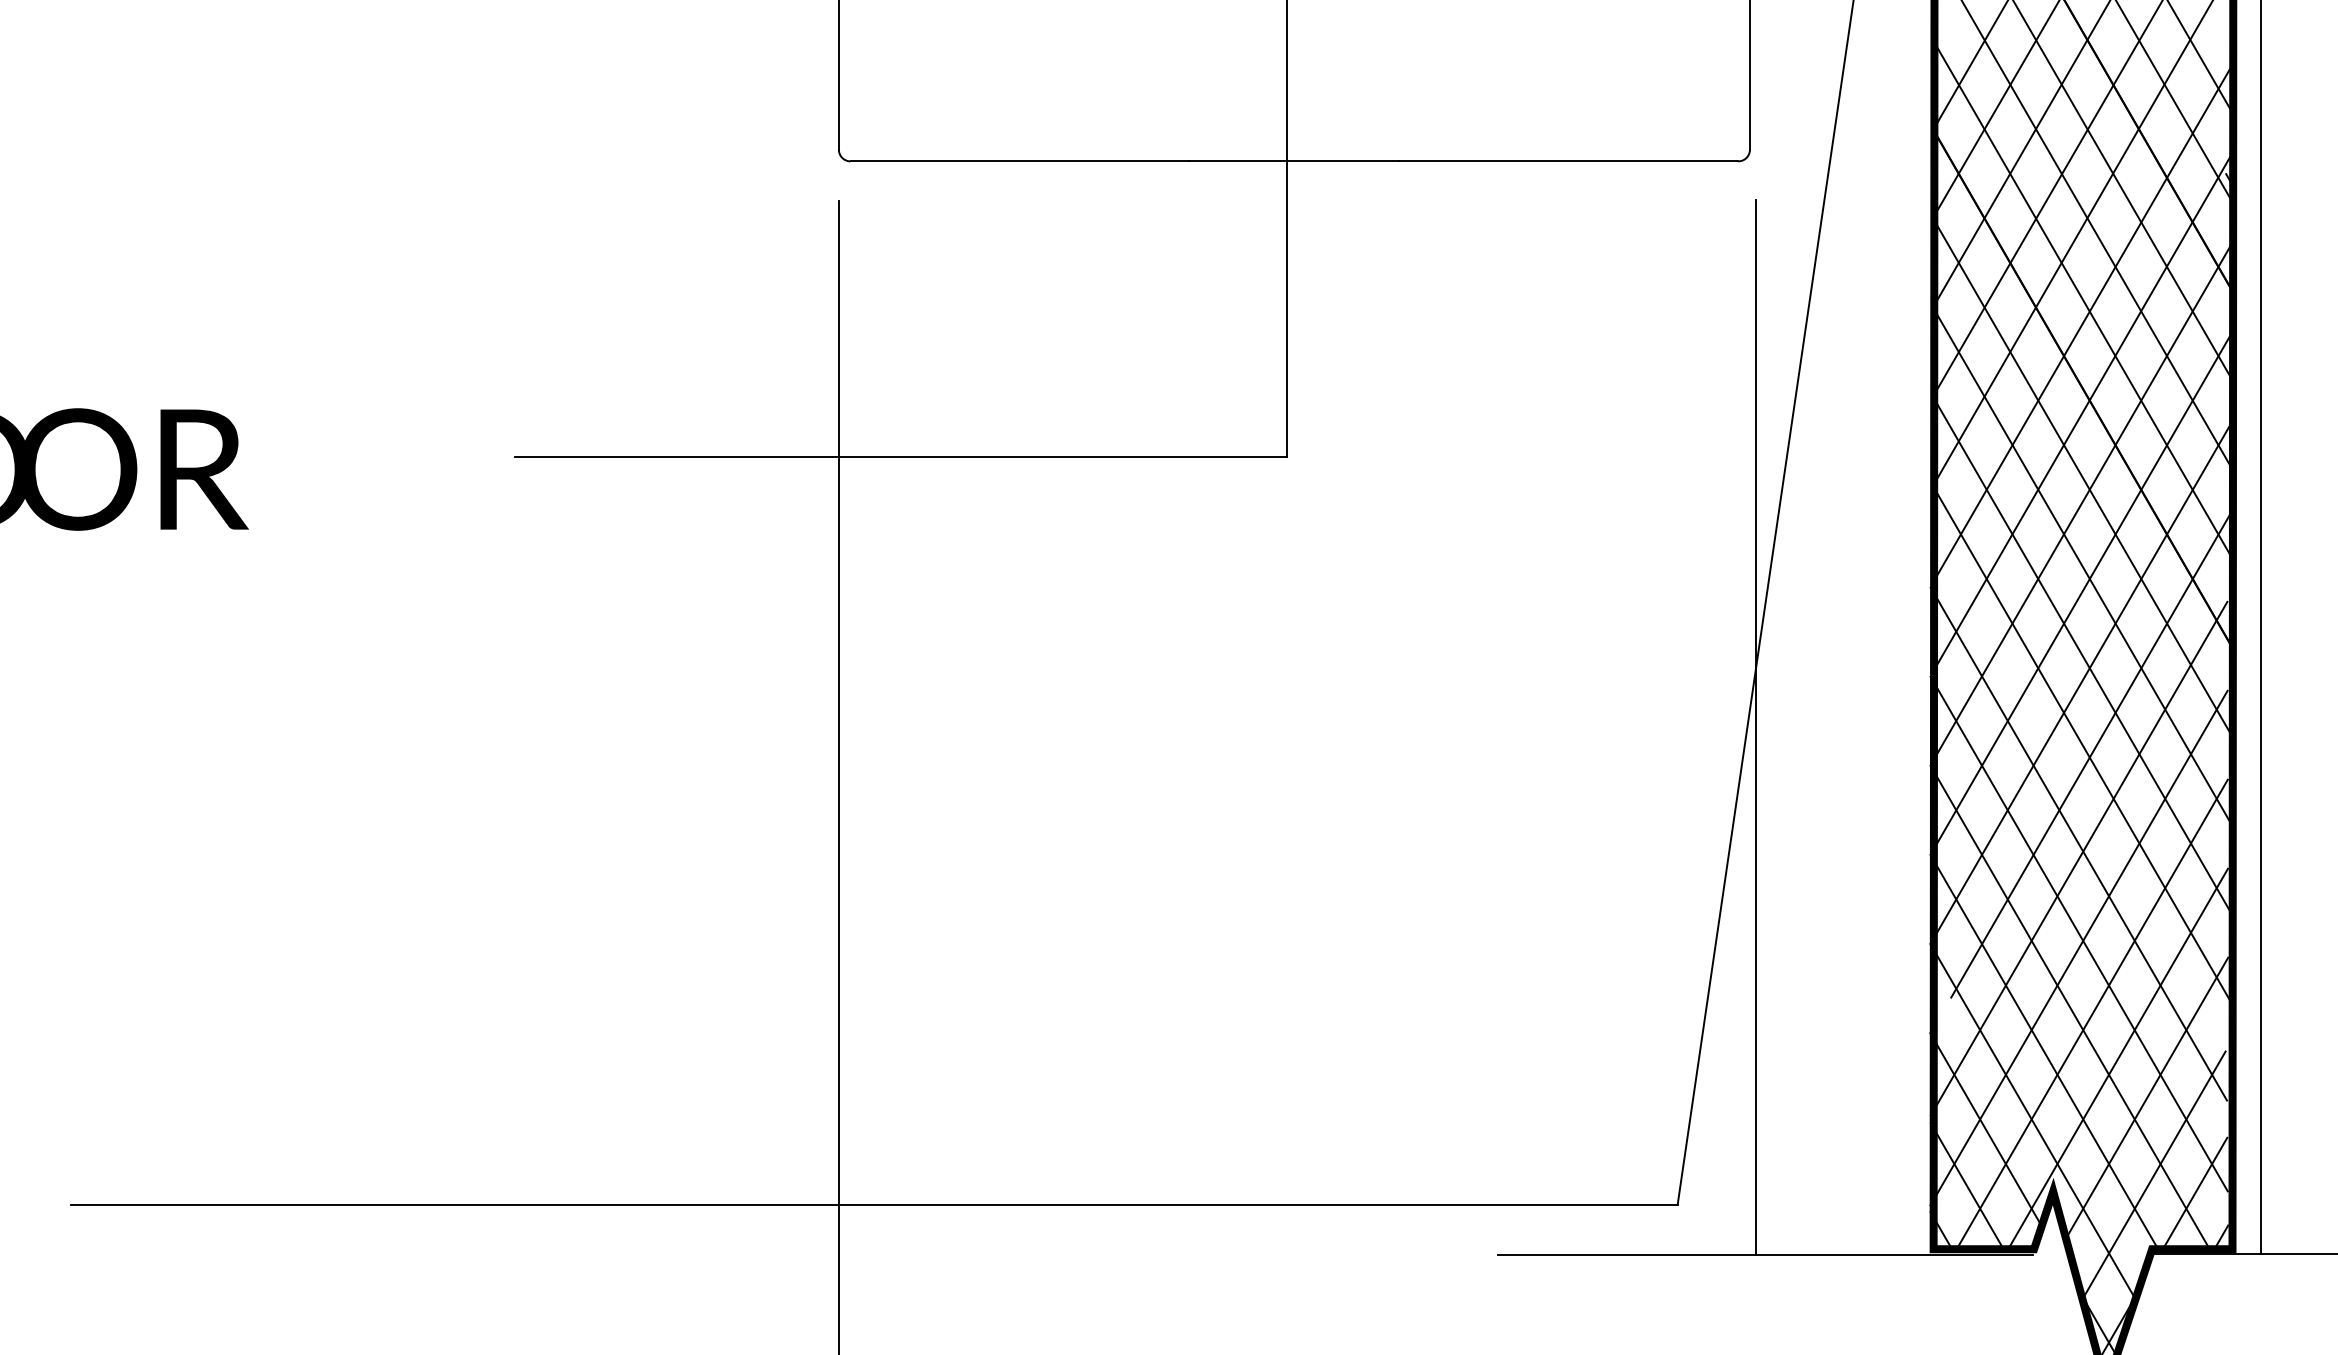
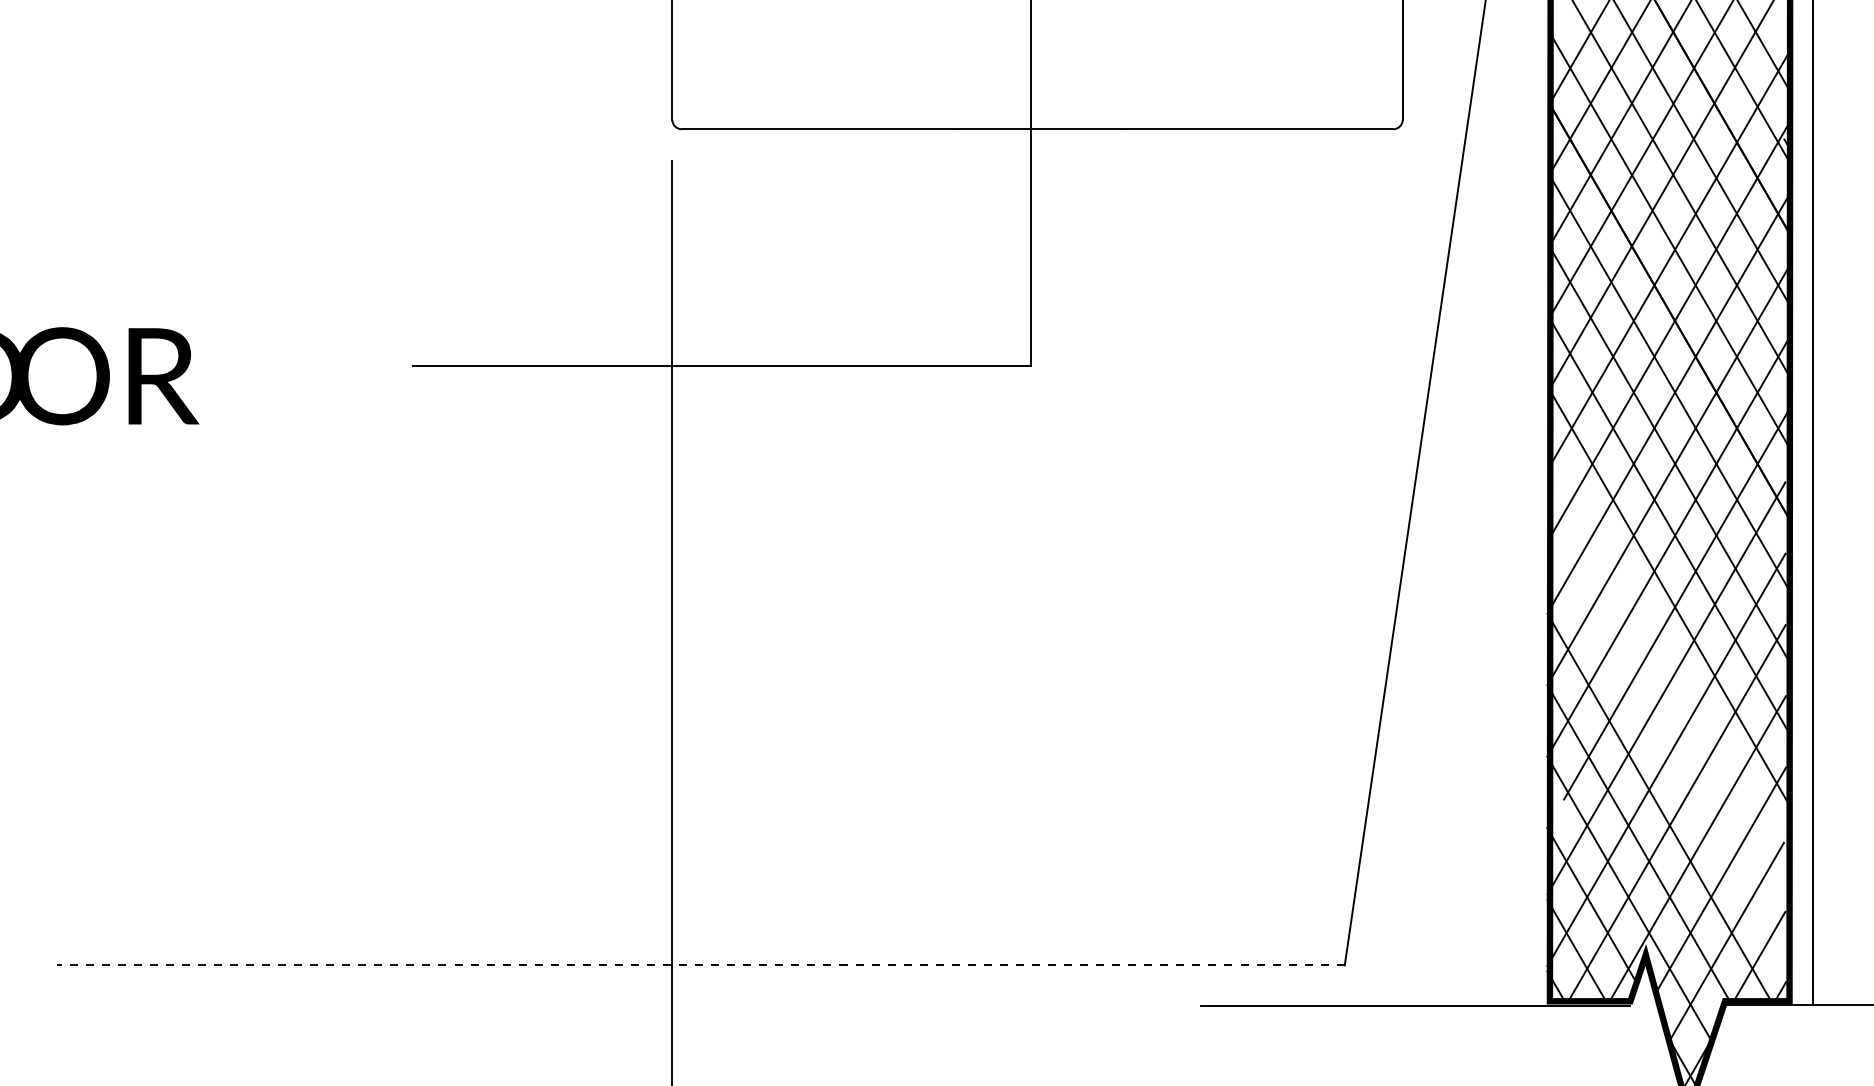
line: (1755, 726) -> (1407, 582), removed
line: (2078, 843) -> (1666, 676), removed
line: (2078, 933) -> (1666, 748), removed
line: (873, 1204) -> (700, 965), solid -> dashed

